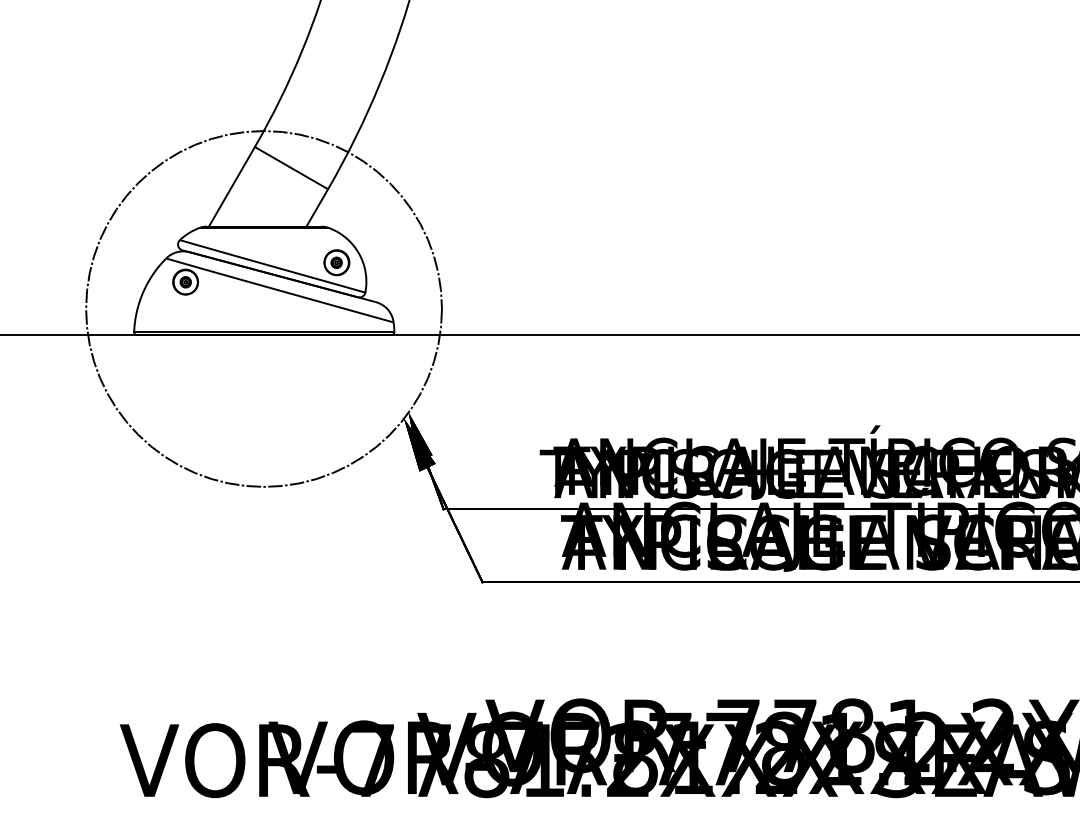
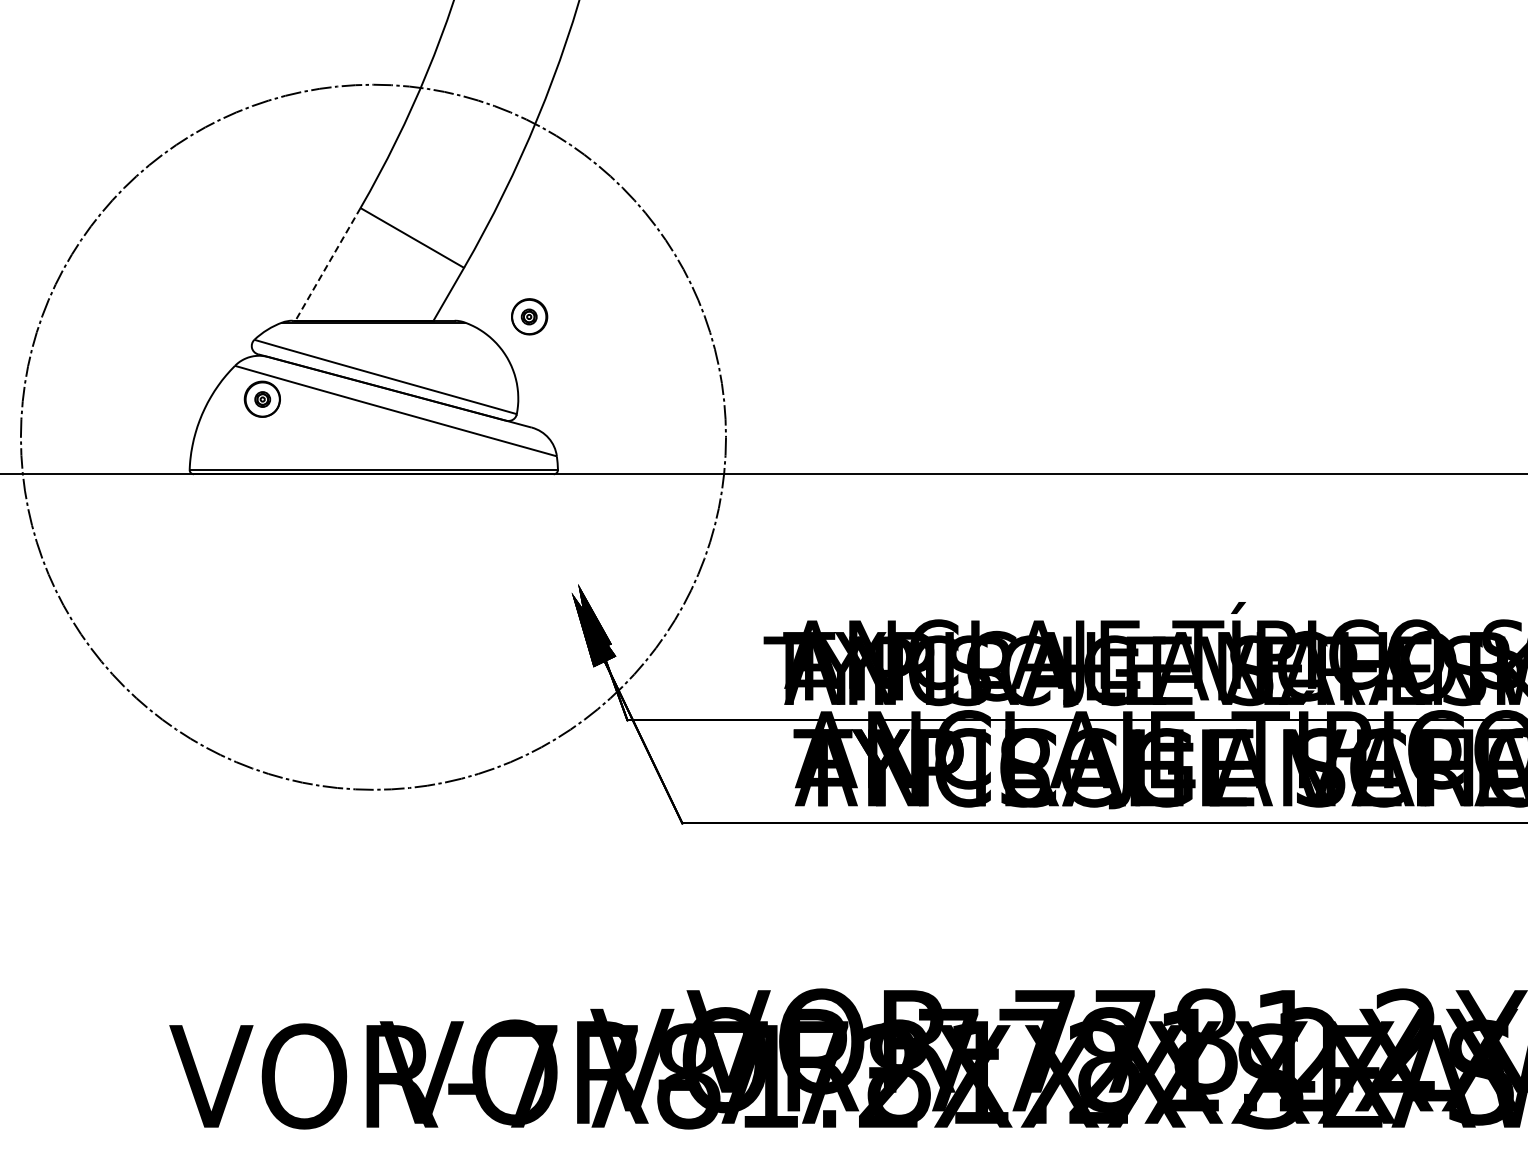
line: (231, 186) -> (327, 264), solid -> dashed
part: (336, 262) -> (529, 316), moved
circle: (264, 309) -> (373, 437), size x1.4

